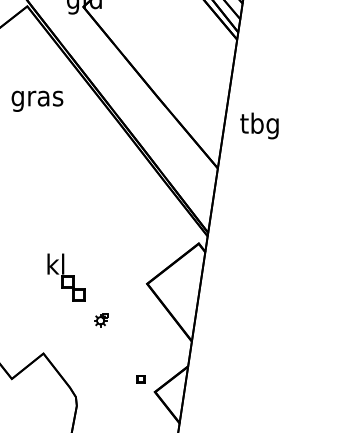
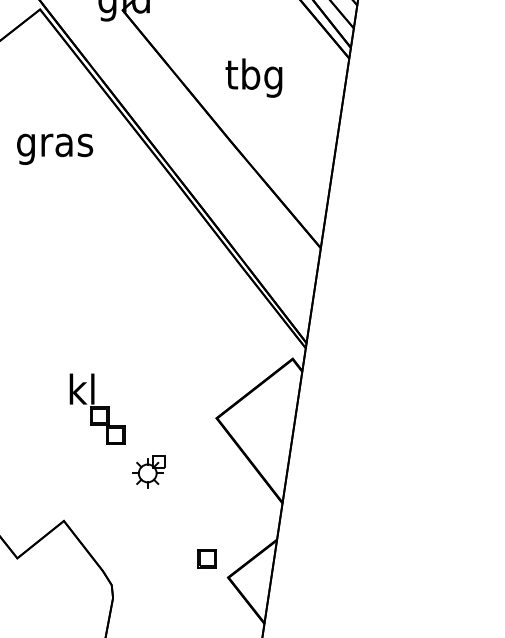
text: (259, 125) -> (253, 77), moved
part: (100, 319) -> (147, 470), size x1.67
part: (140, 378) -> (206, 557), size x1.67

